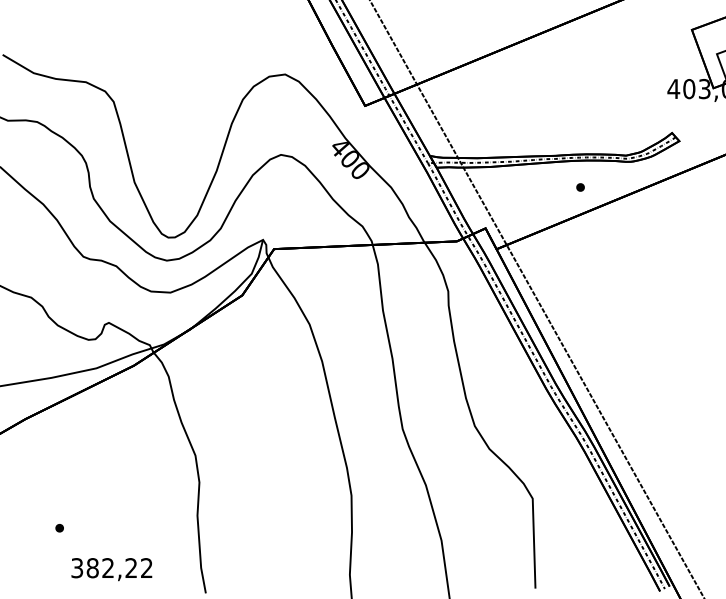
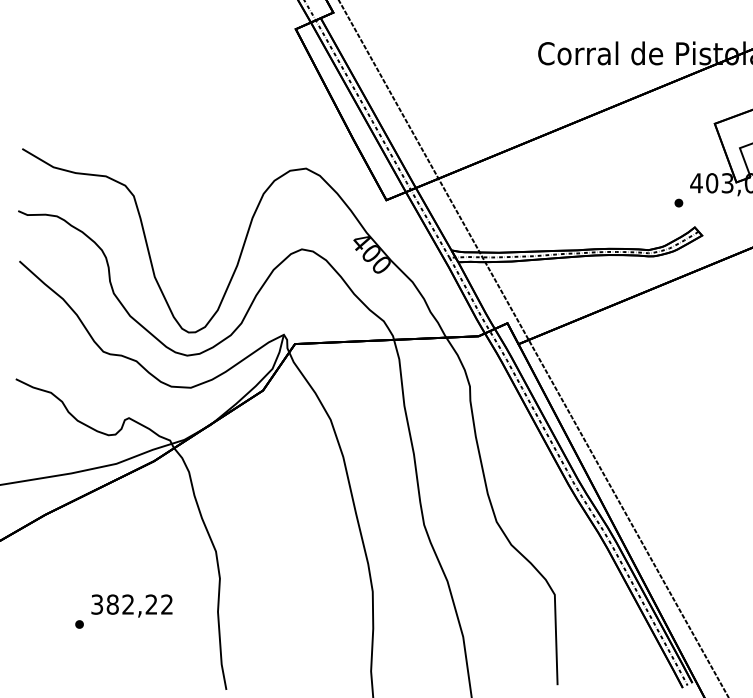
part: (580, 186) -> (678, 202), moved
text: (111, 569) -> (131, 605), moved

